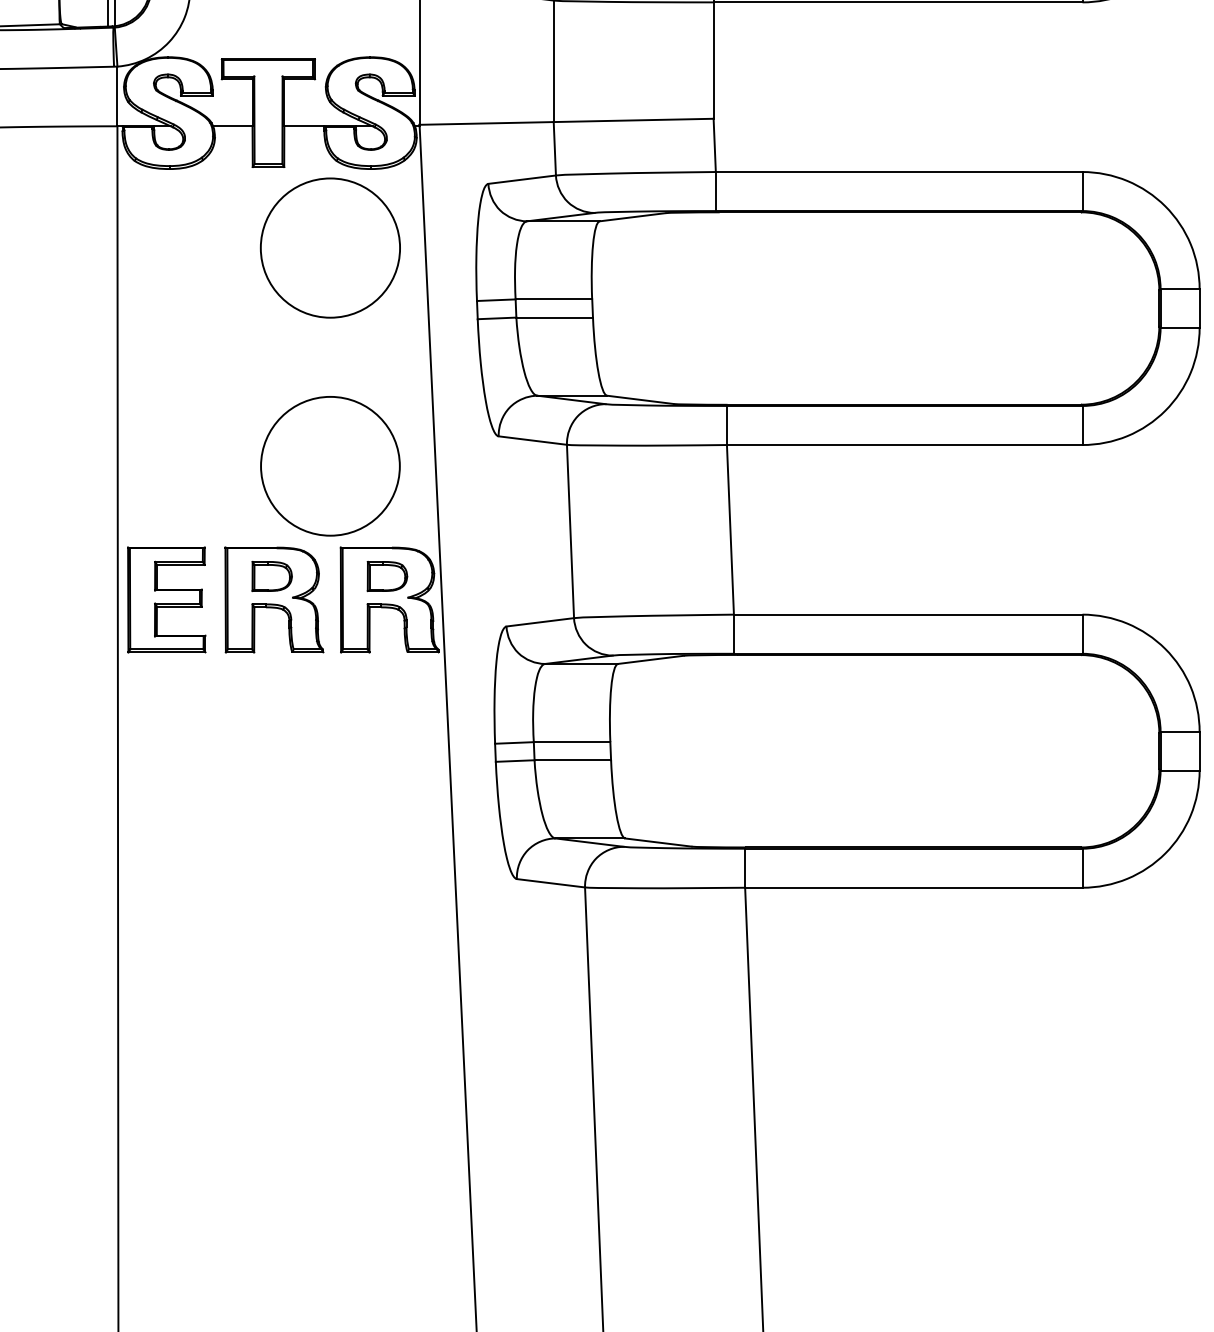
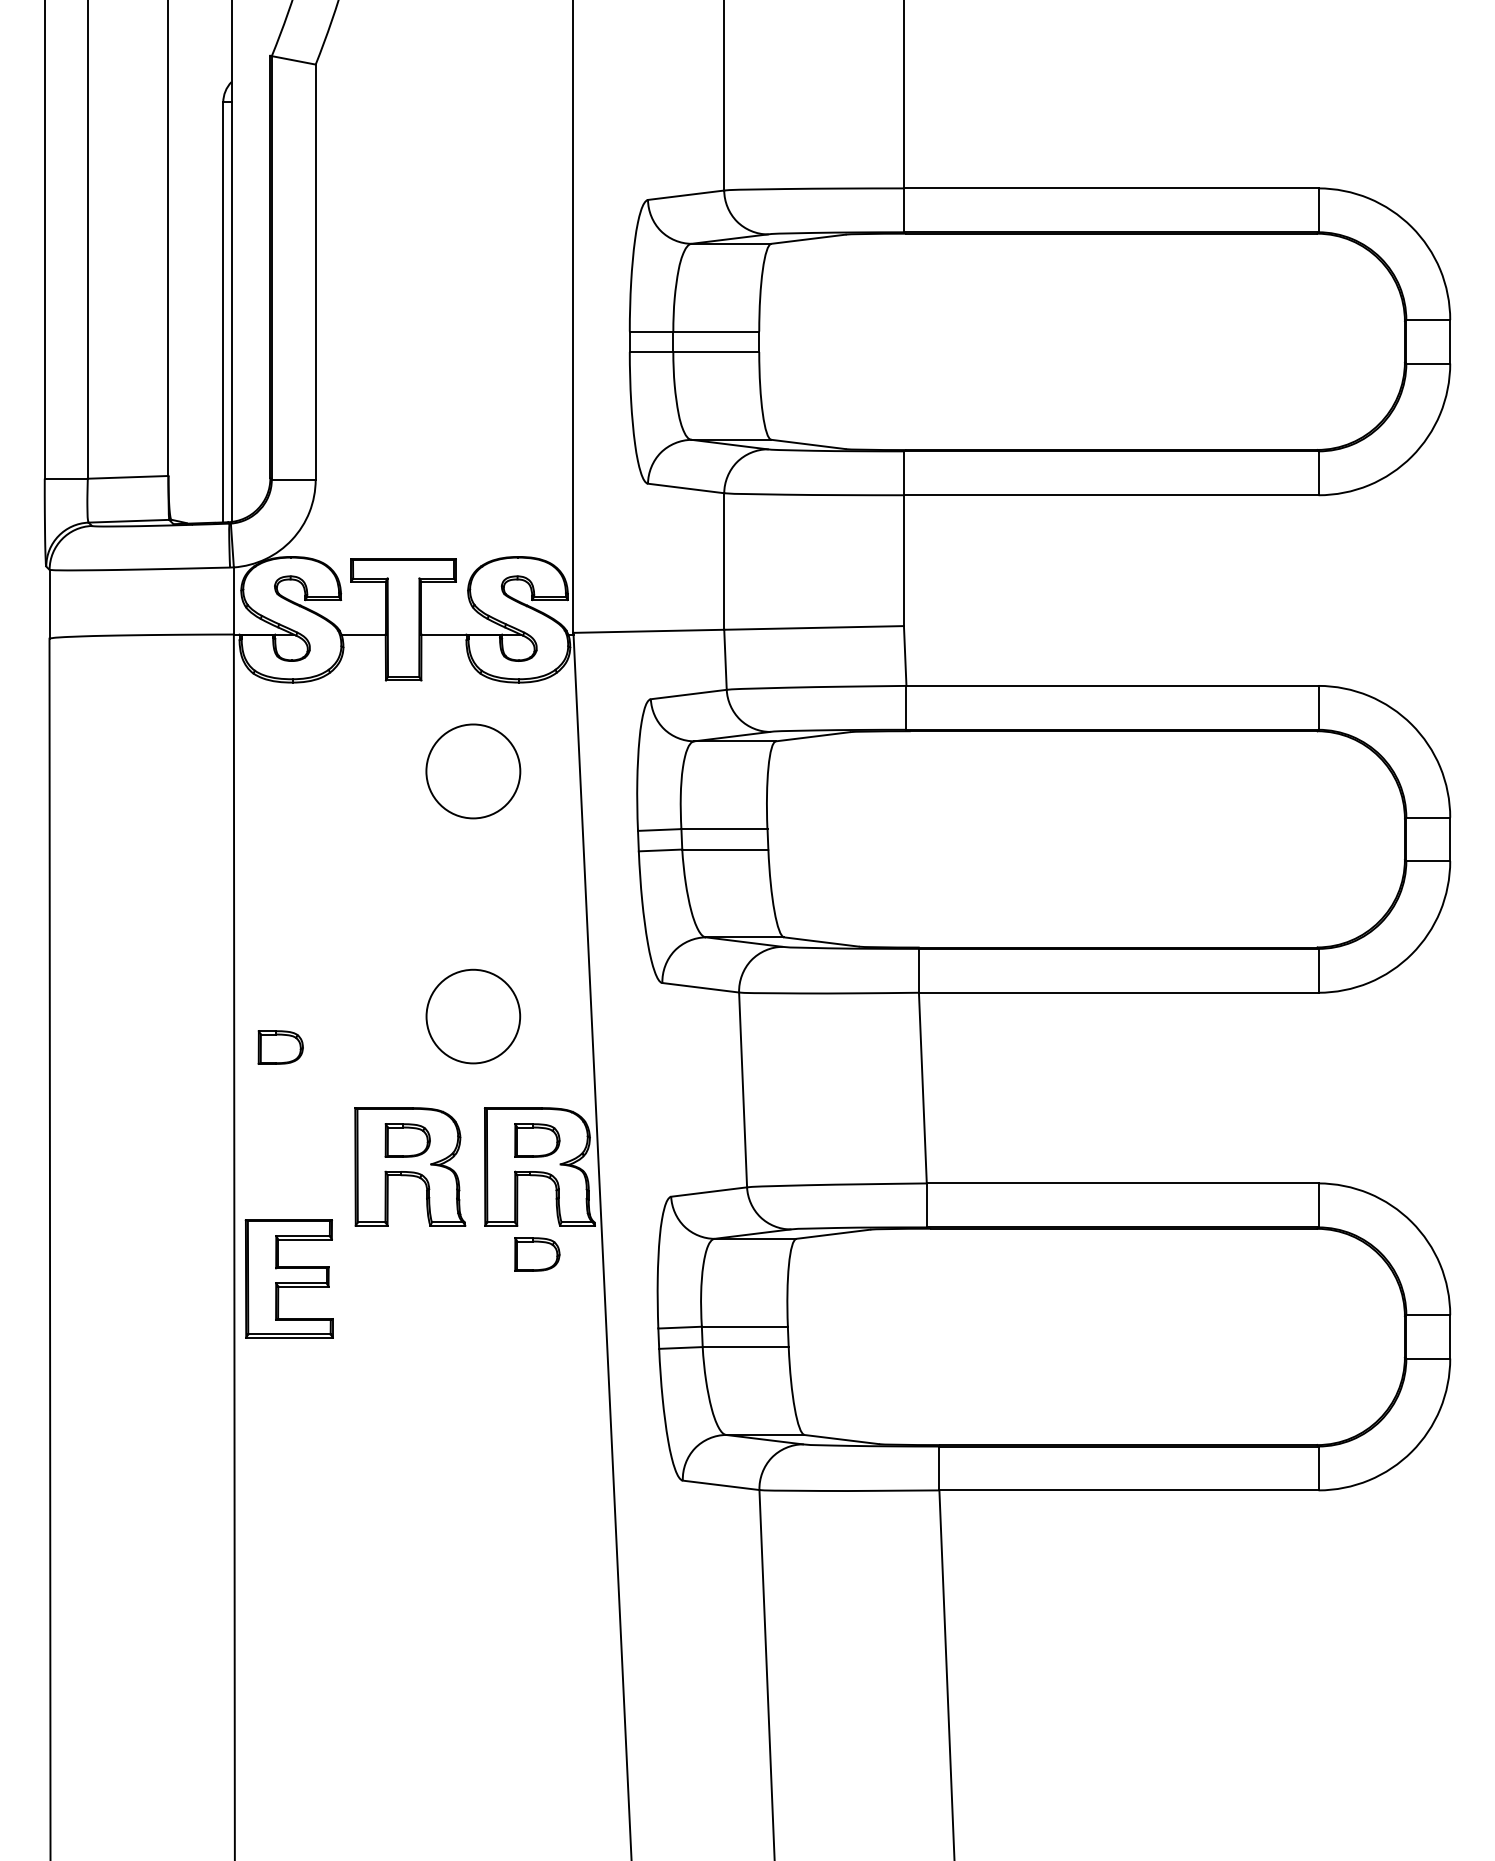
part: (330, 248) -> (473, 771), size x0.6
part: (330, 466) -> (473, 1016), size x0.6
part: (158, 493) -> (280, 1047), added
part: (166, 599) -> (288, 1278), moved
part: (387, 677) -> (537, 1254), added

